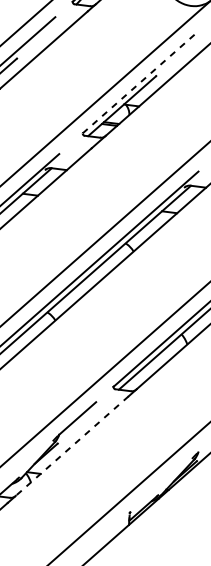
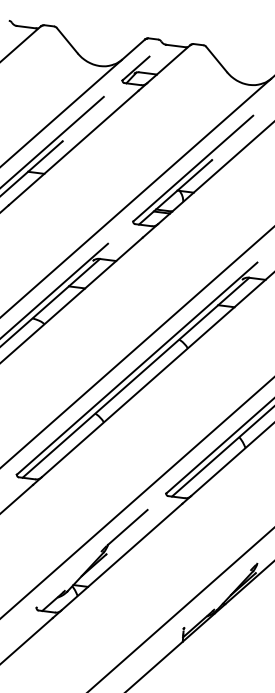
line: (138, 83) -> (193, 168), dashed -> solid
line: (71, 446) -> (121, 557), dashed -> solid

